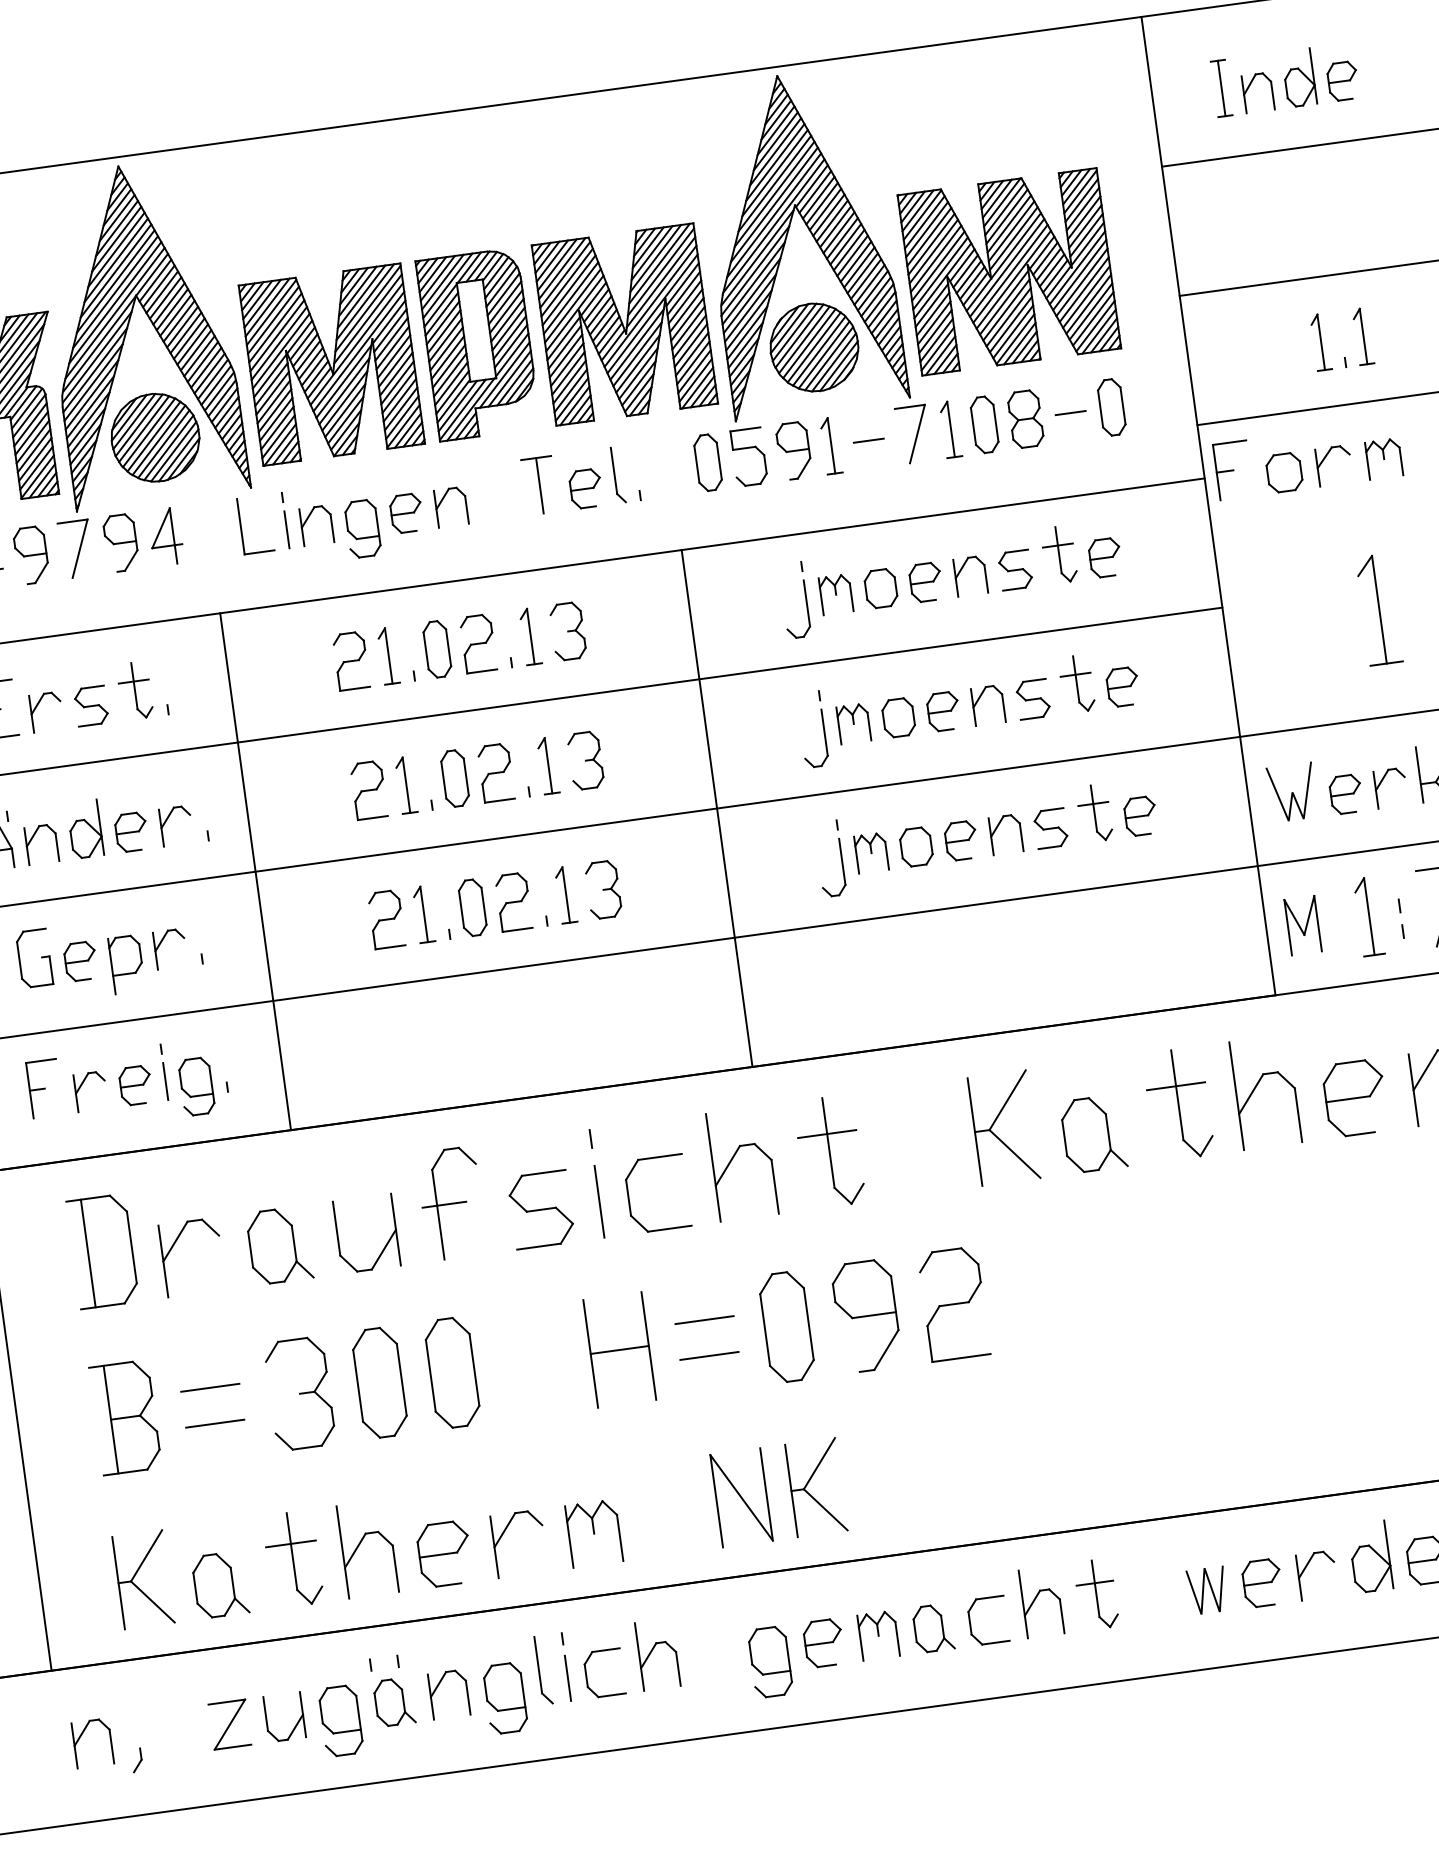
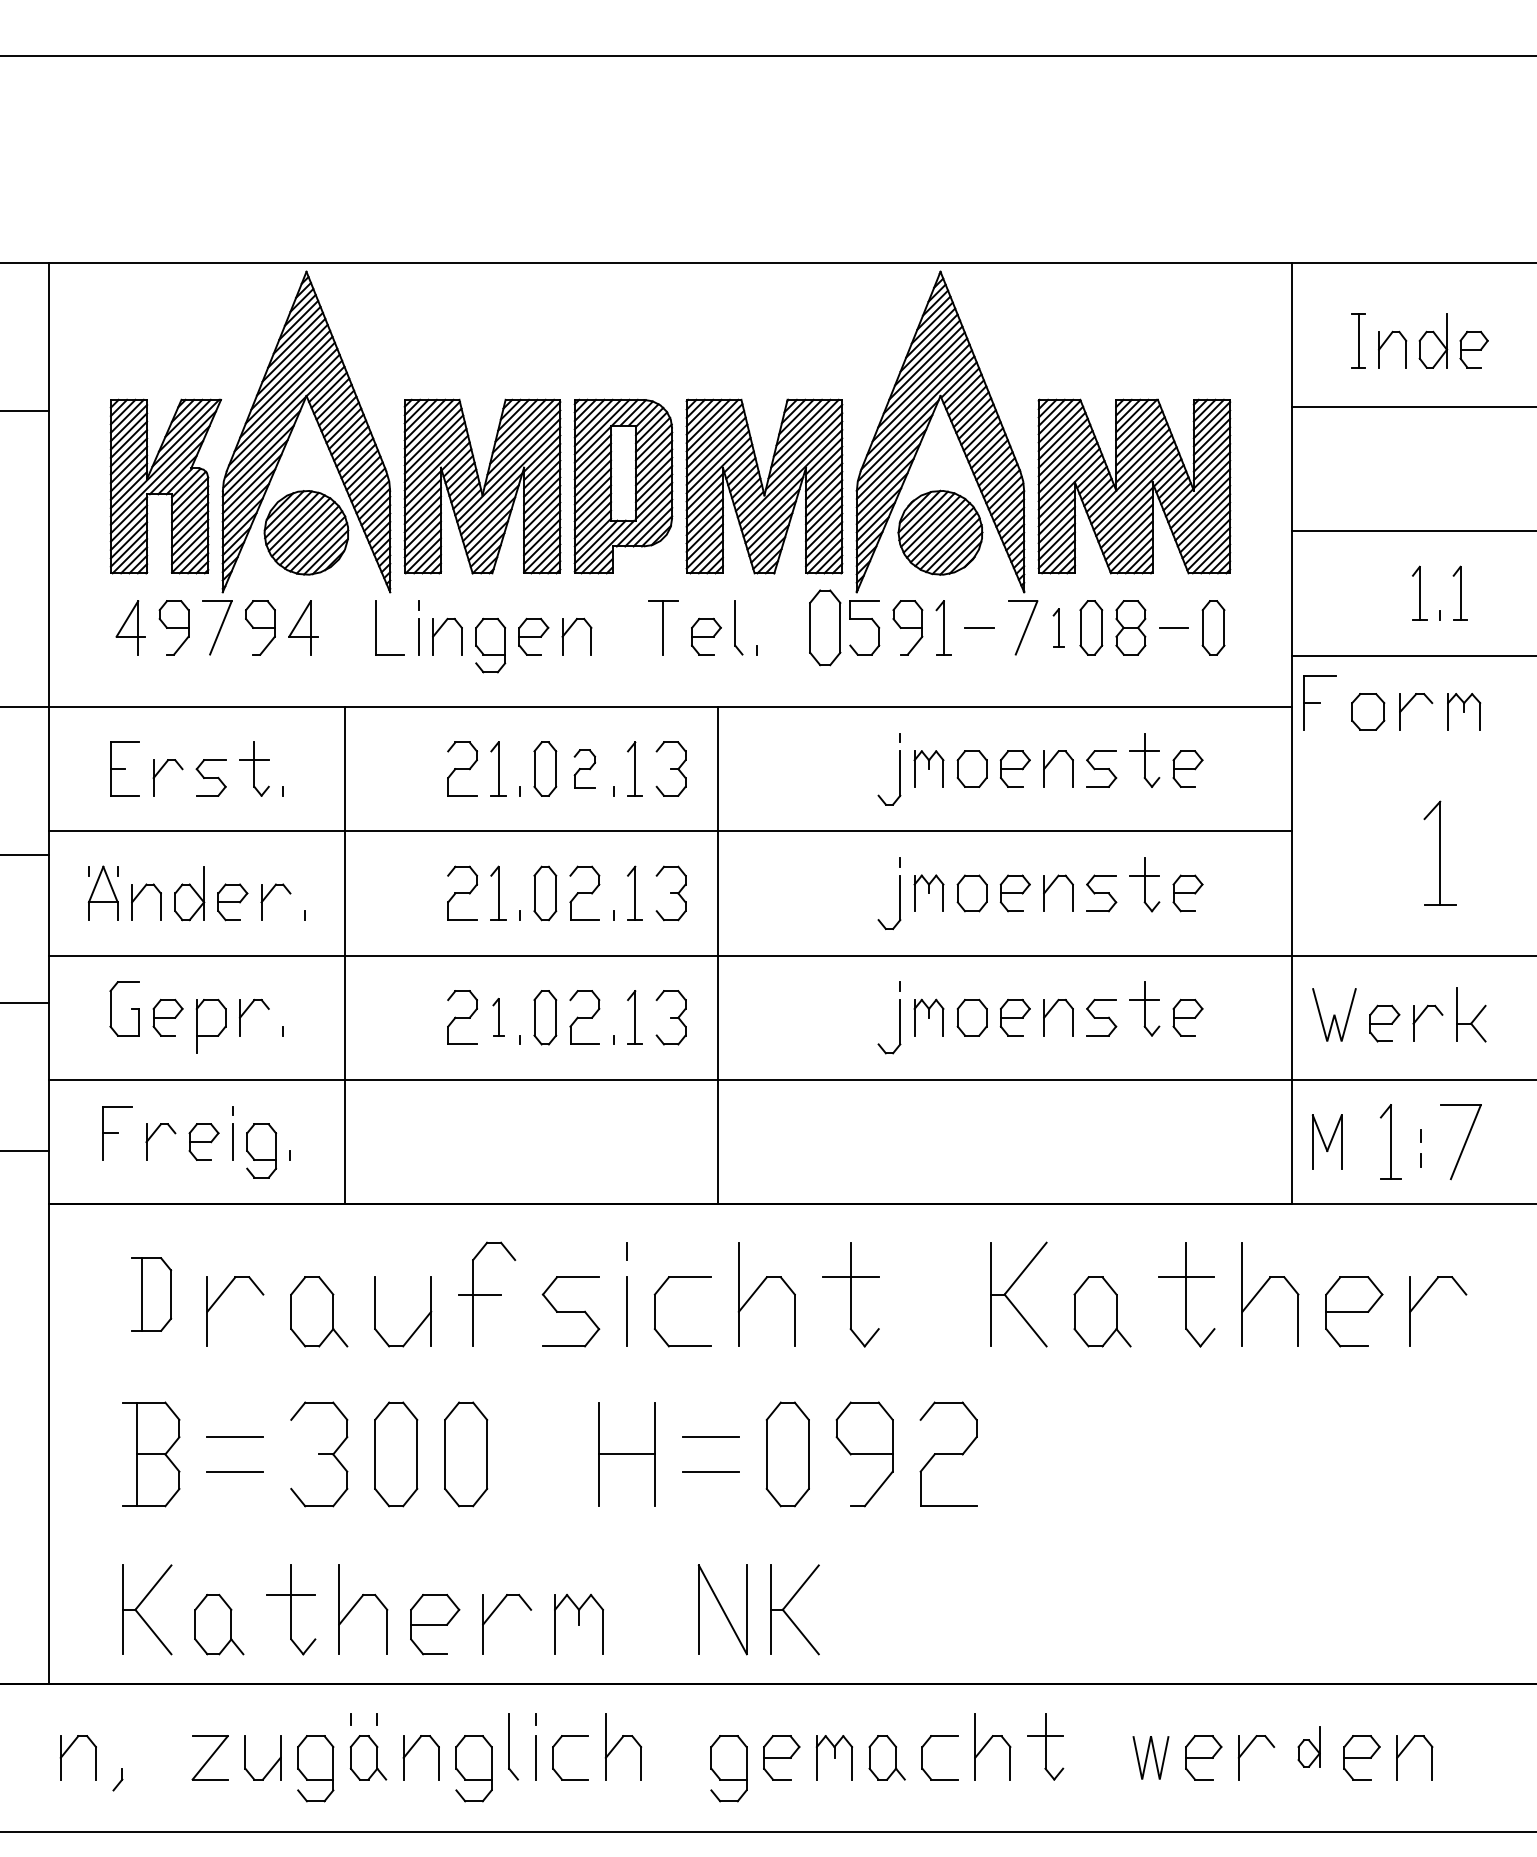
part: (950, 429) -> (1058, 627), size x0.7
part: (707, 462) -> (824, 627), size x1.4
part: (477, 643) -> (584, 768), size x0.7
line: (716, 808) -> (717, 955), moved
part: (424, 914) -> (498, 1017), size x0.7
part: (102, 1251) -> (151, 1294), size x0.7
part: (1369, 1556) -> (1308, 1746), size x0.6

